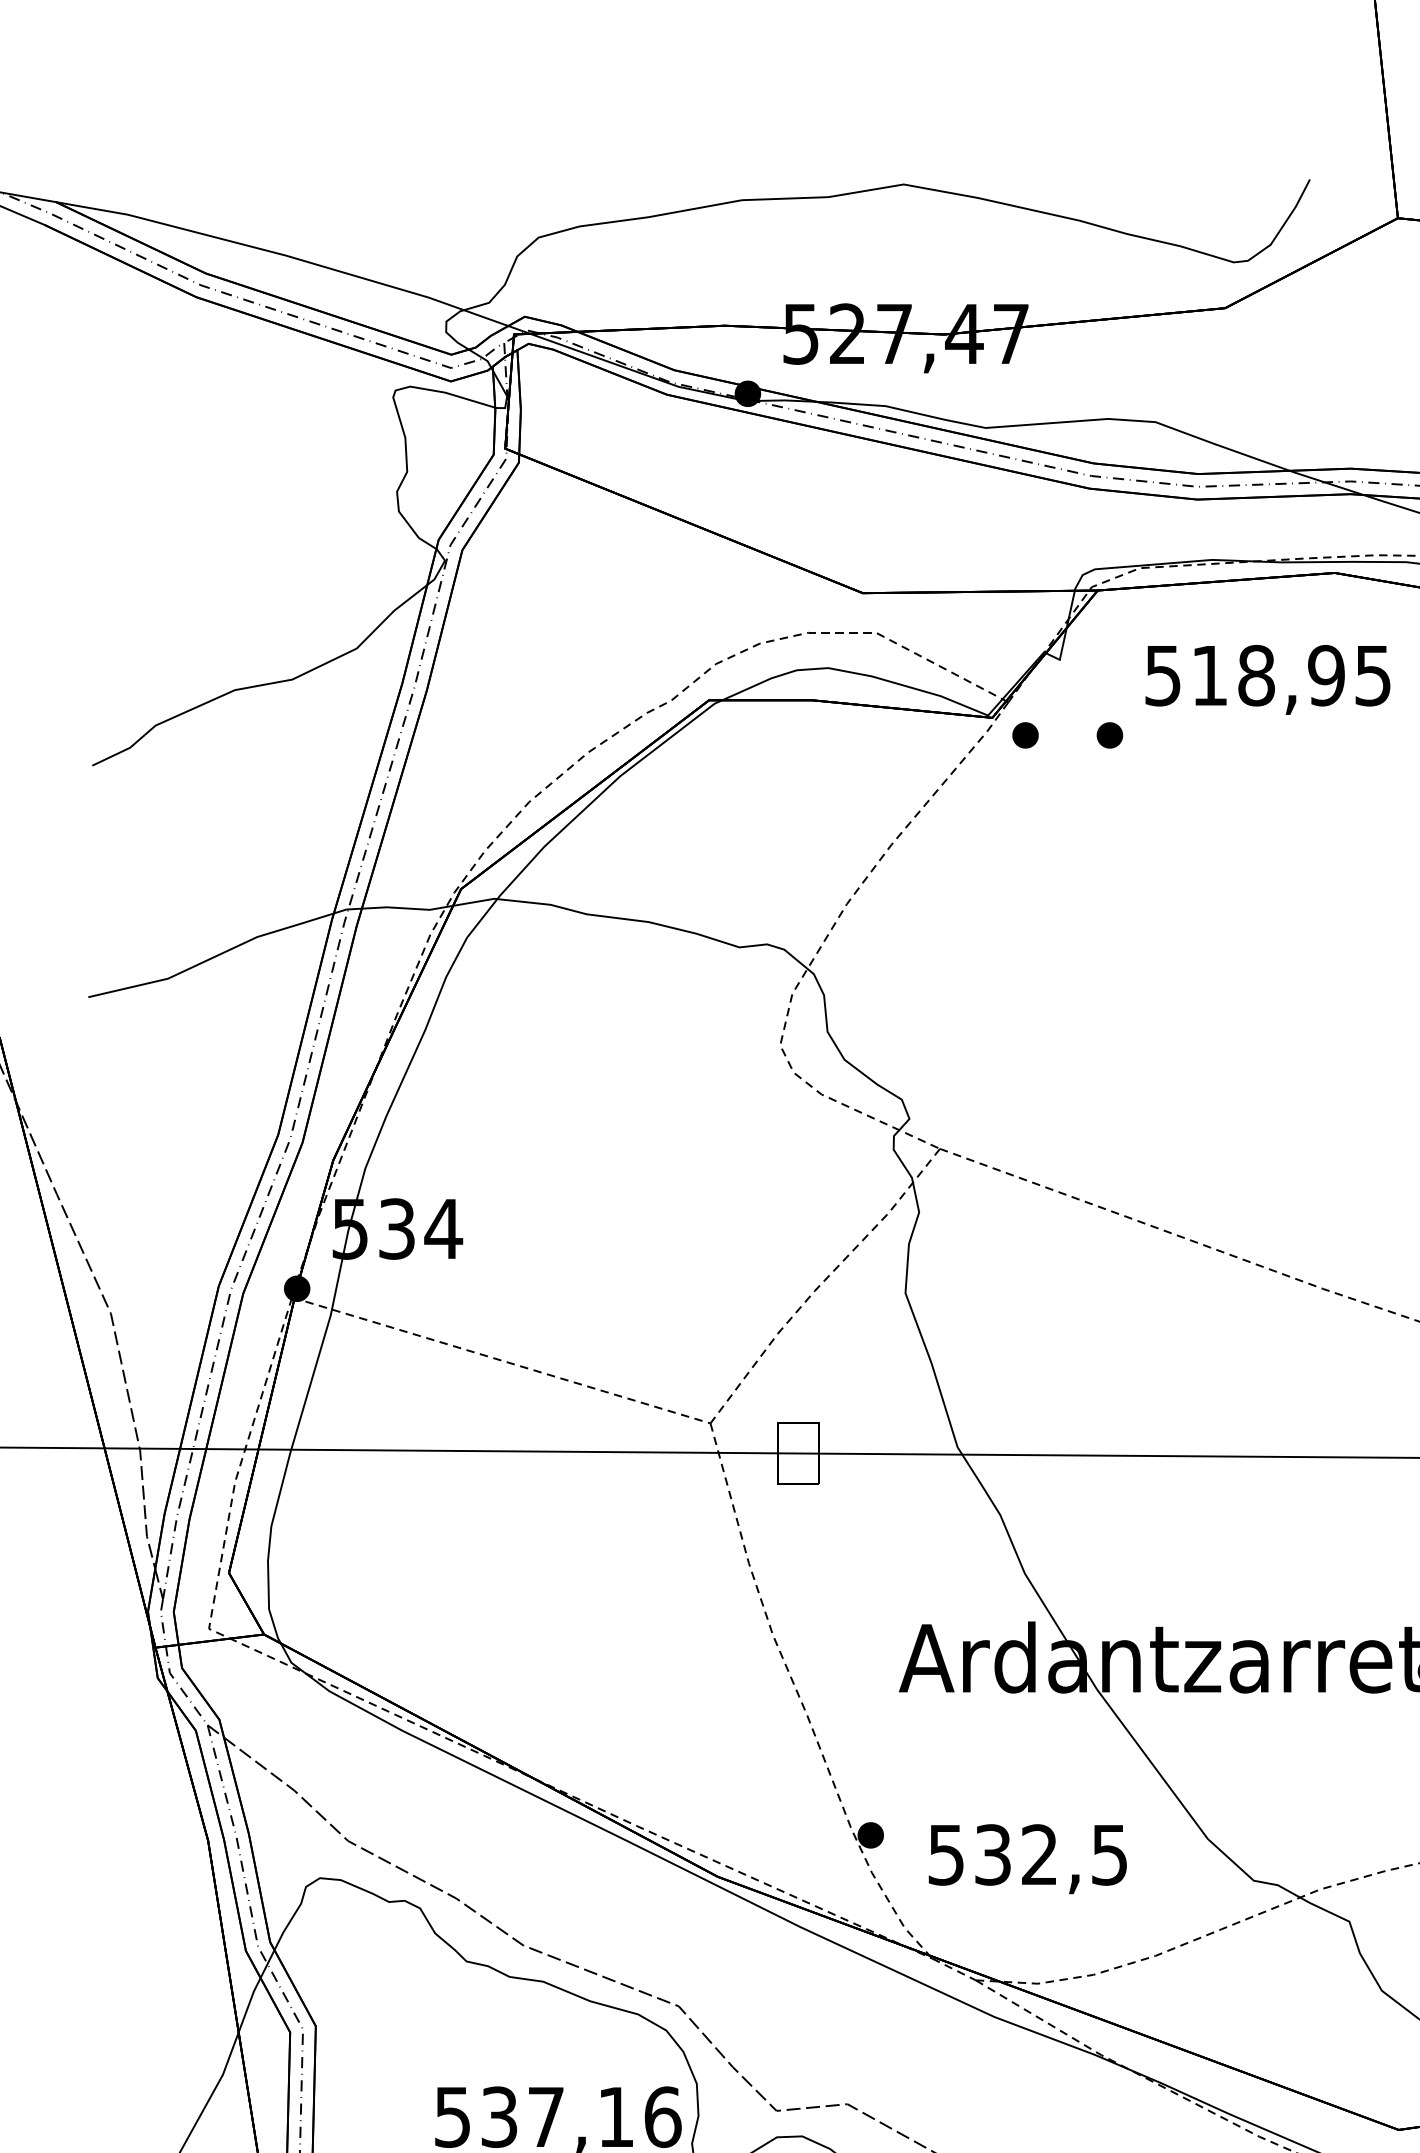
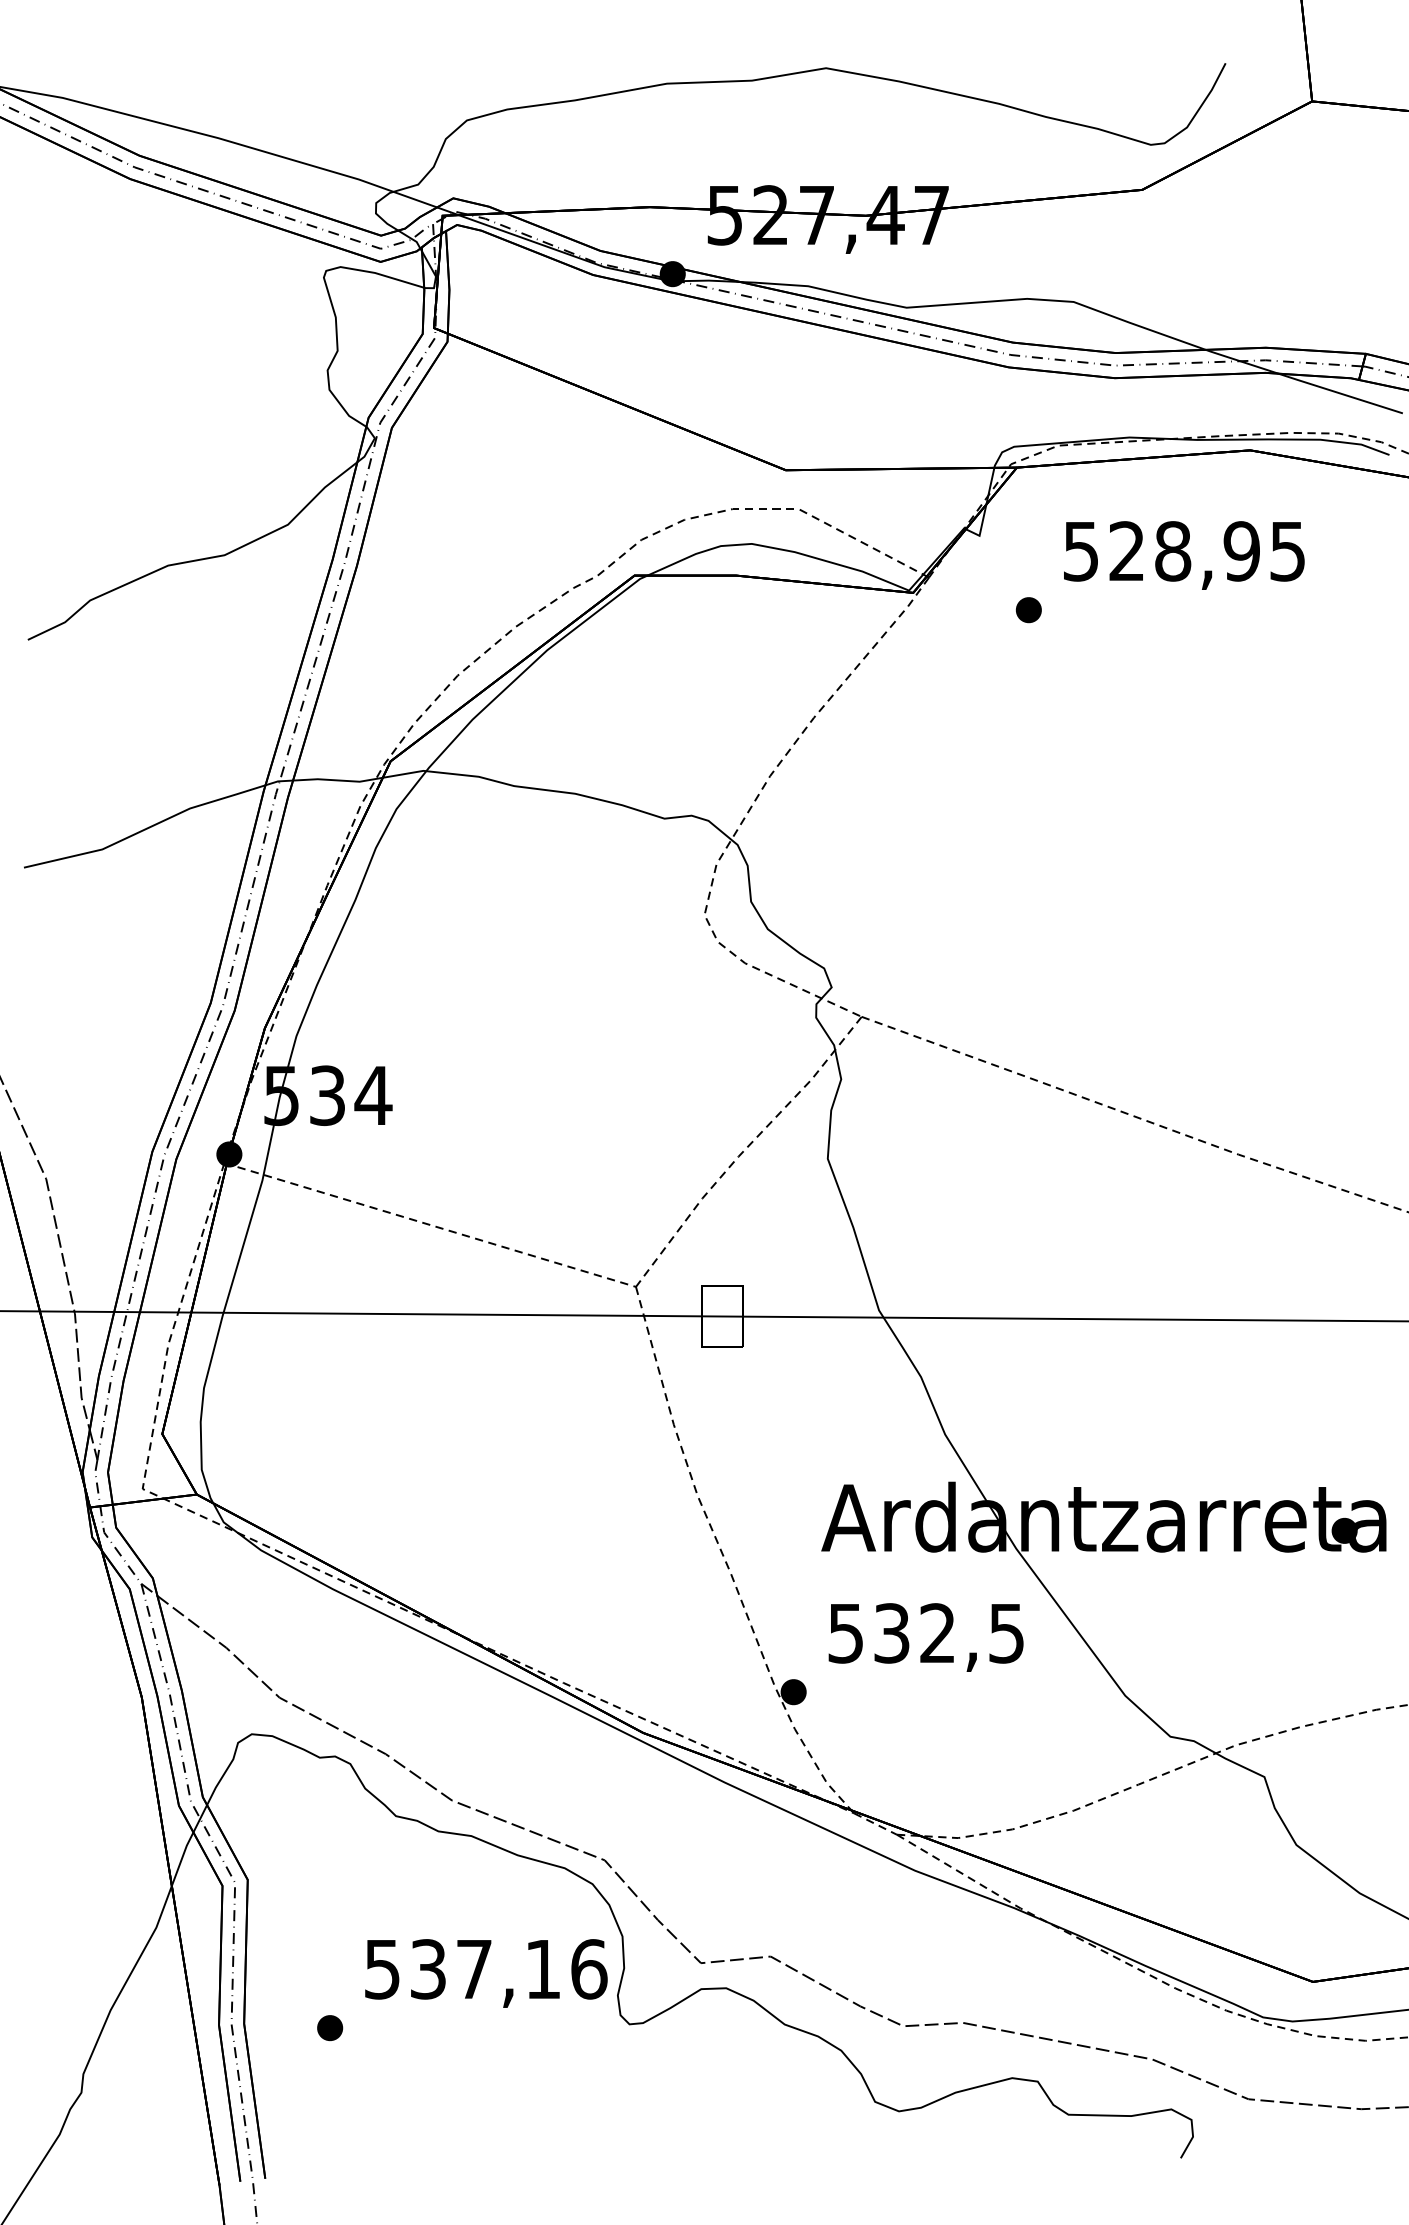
text: (1209, 674) -> (1126, 550), 518,95 -> 528,95
part: (1025, 735) -> (945, 610), removed
text: (1027, 1859) -> (925, 1637), moved

